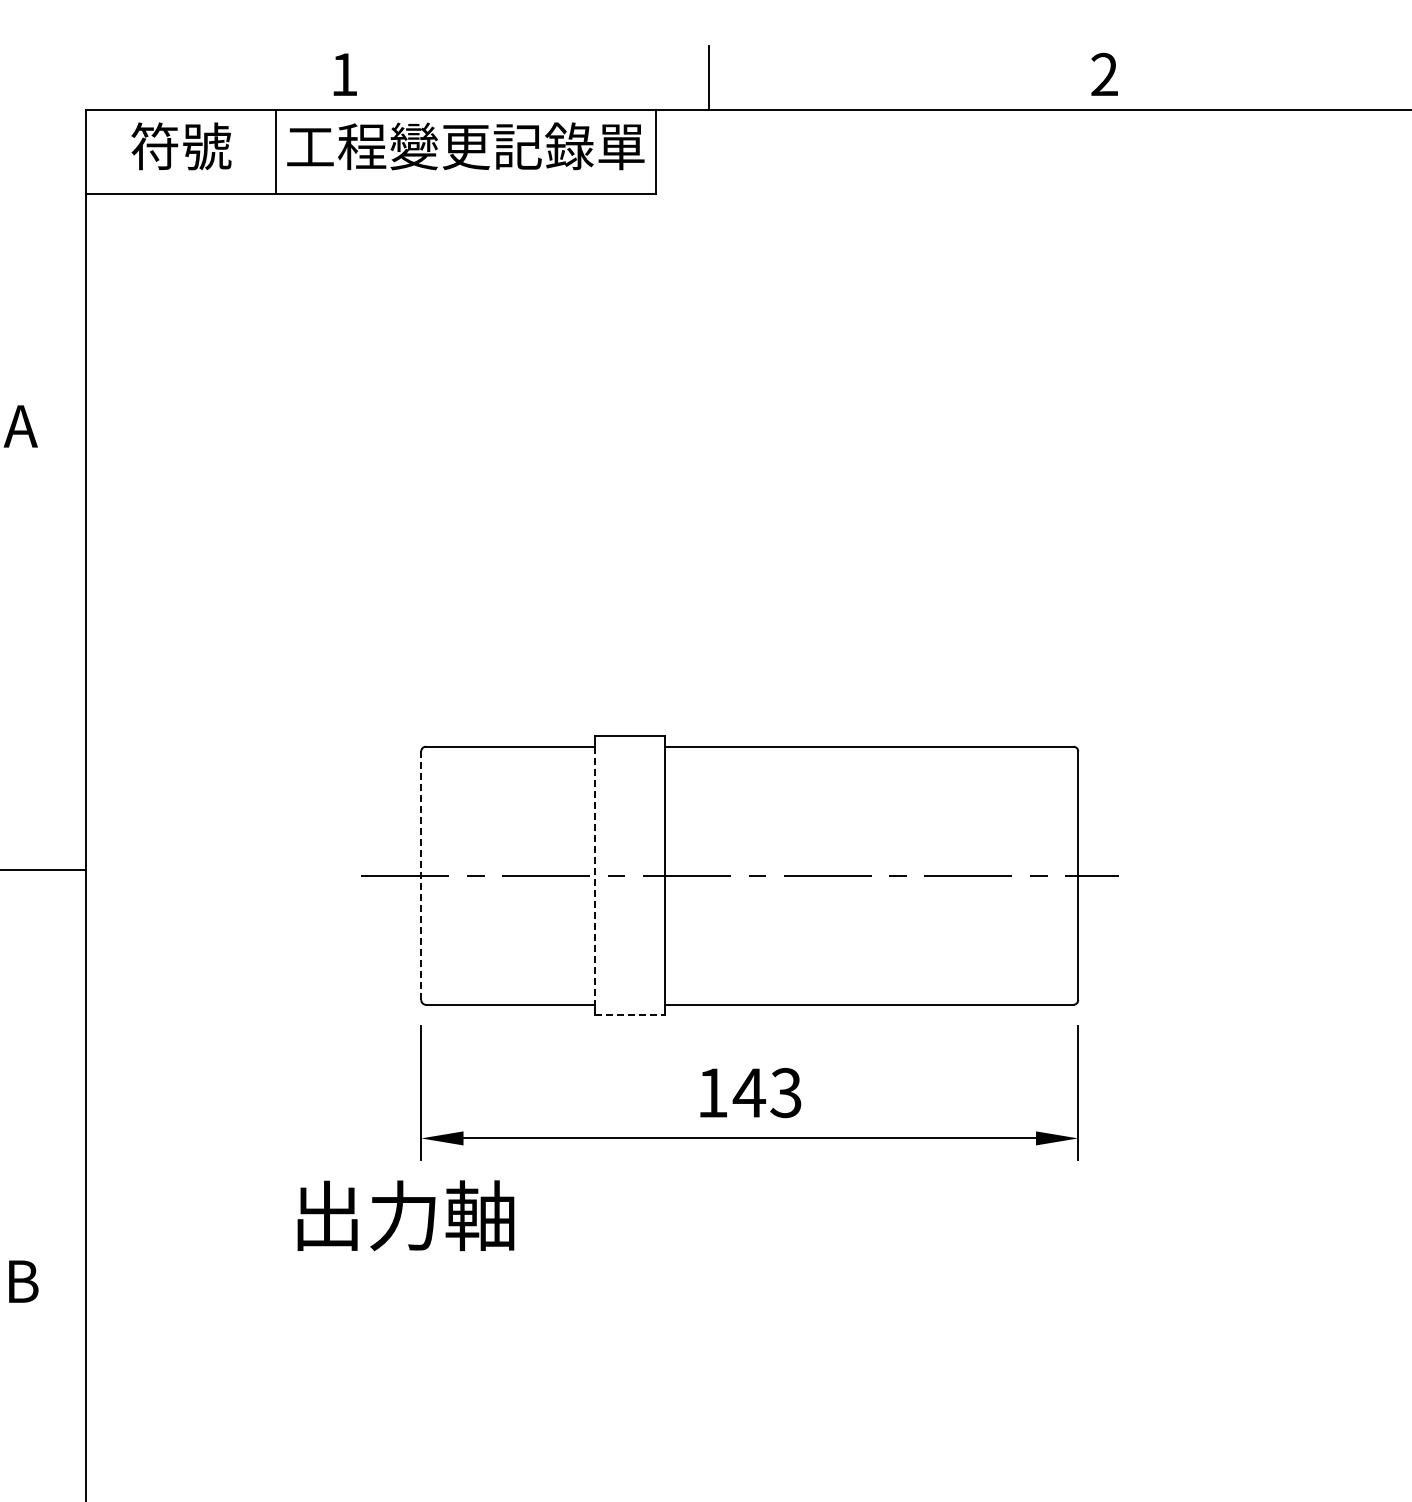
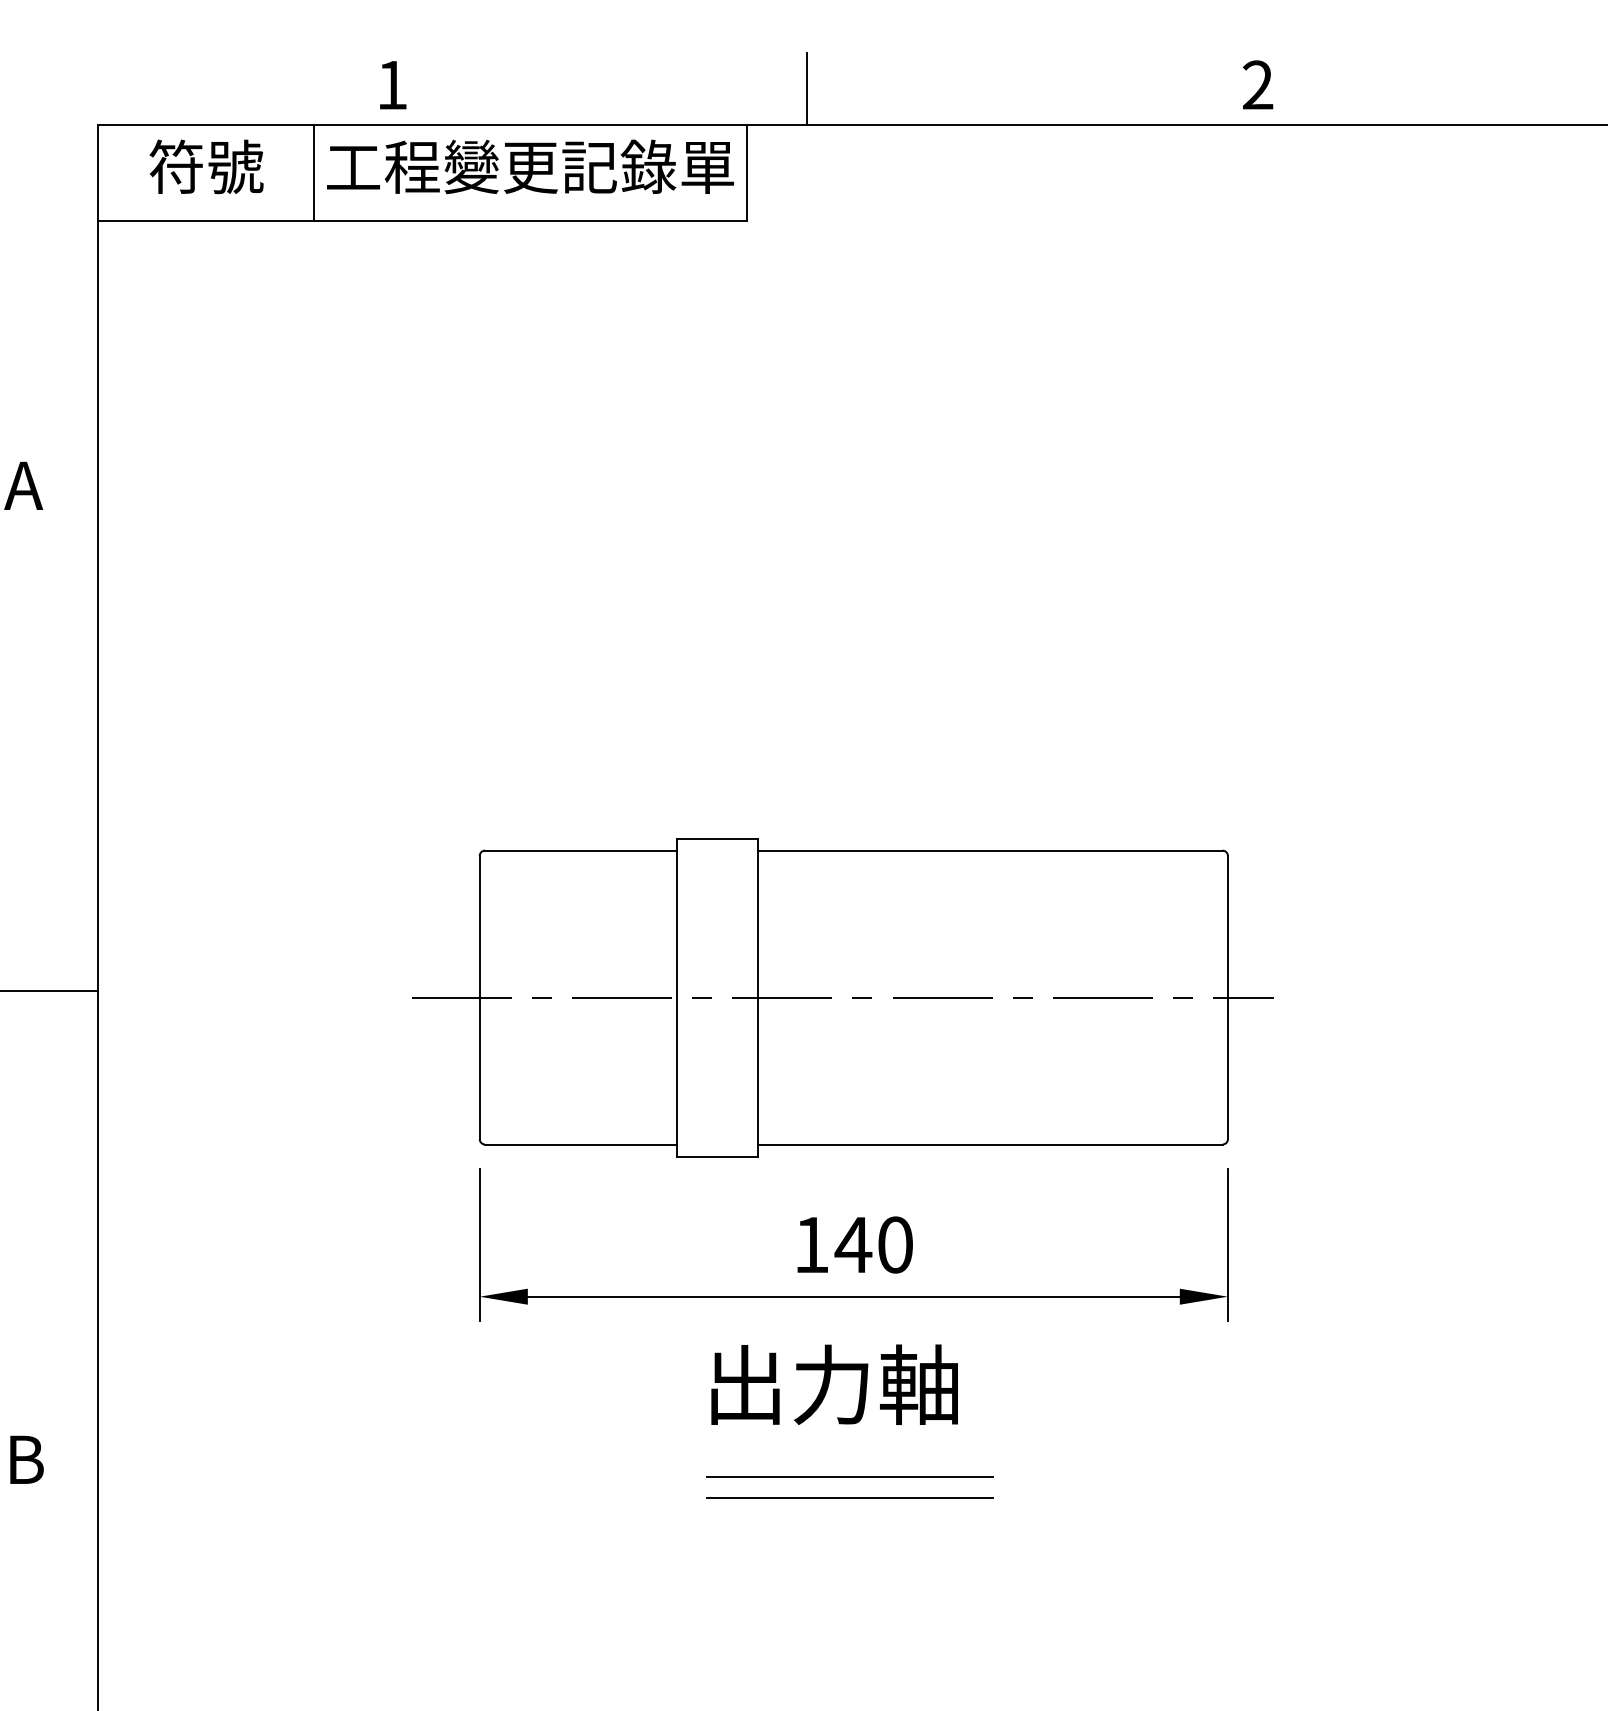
line: (421, 875) -> (479, 997), dashed -> solid
line: (594, 876) -> (677, 998), dashed -> solid
line: (630, 1015) -> (718, 1156), dashed -> solid
text: (785, 1093) -> (894, 1245), 143 -> 140
text: (405, 1215) -> (834, 1384), moved
line: (746, 1296) -> (850, 1476), added
line: (746, 1315) -> (850, 1498), added

